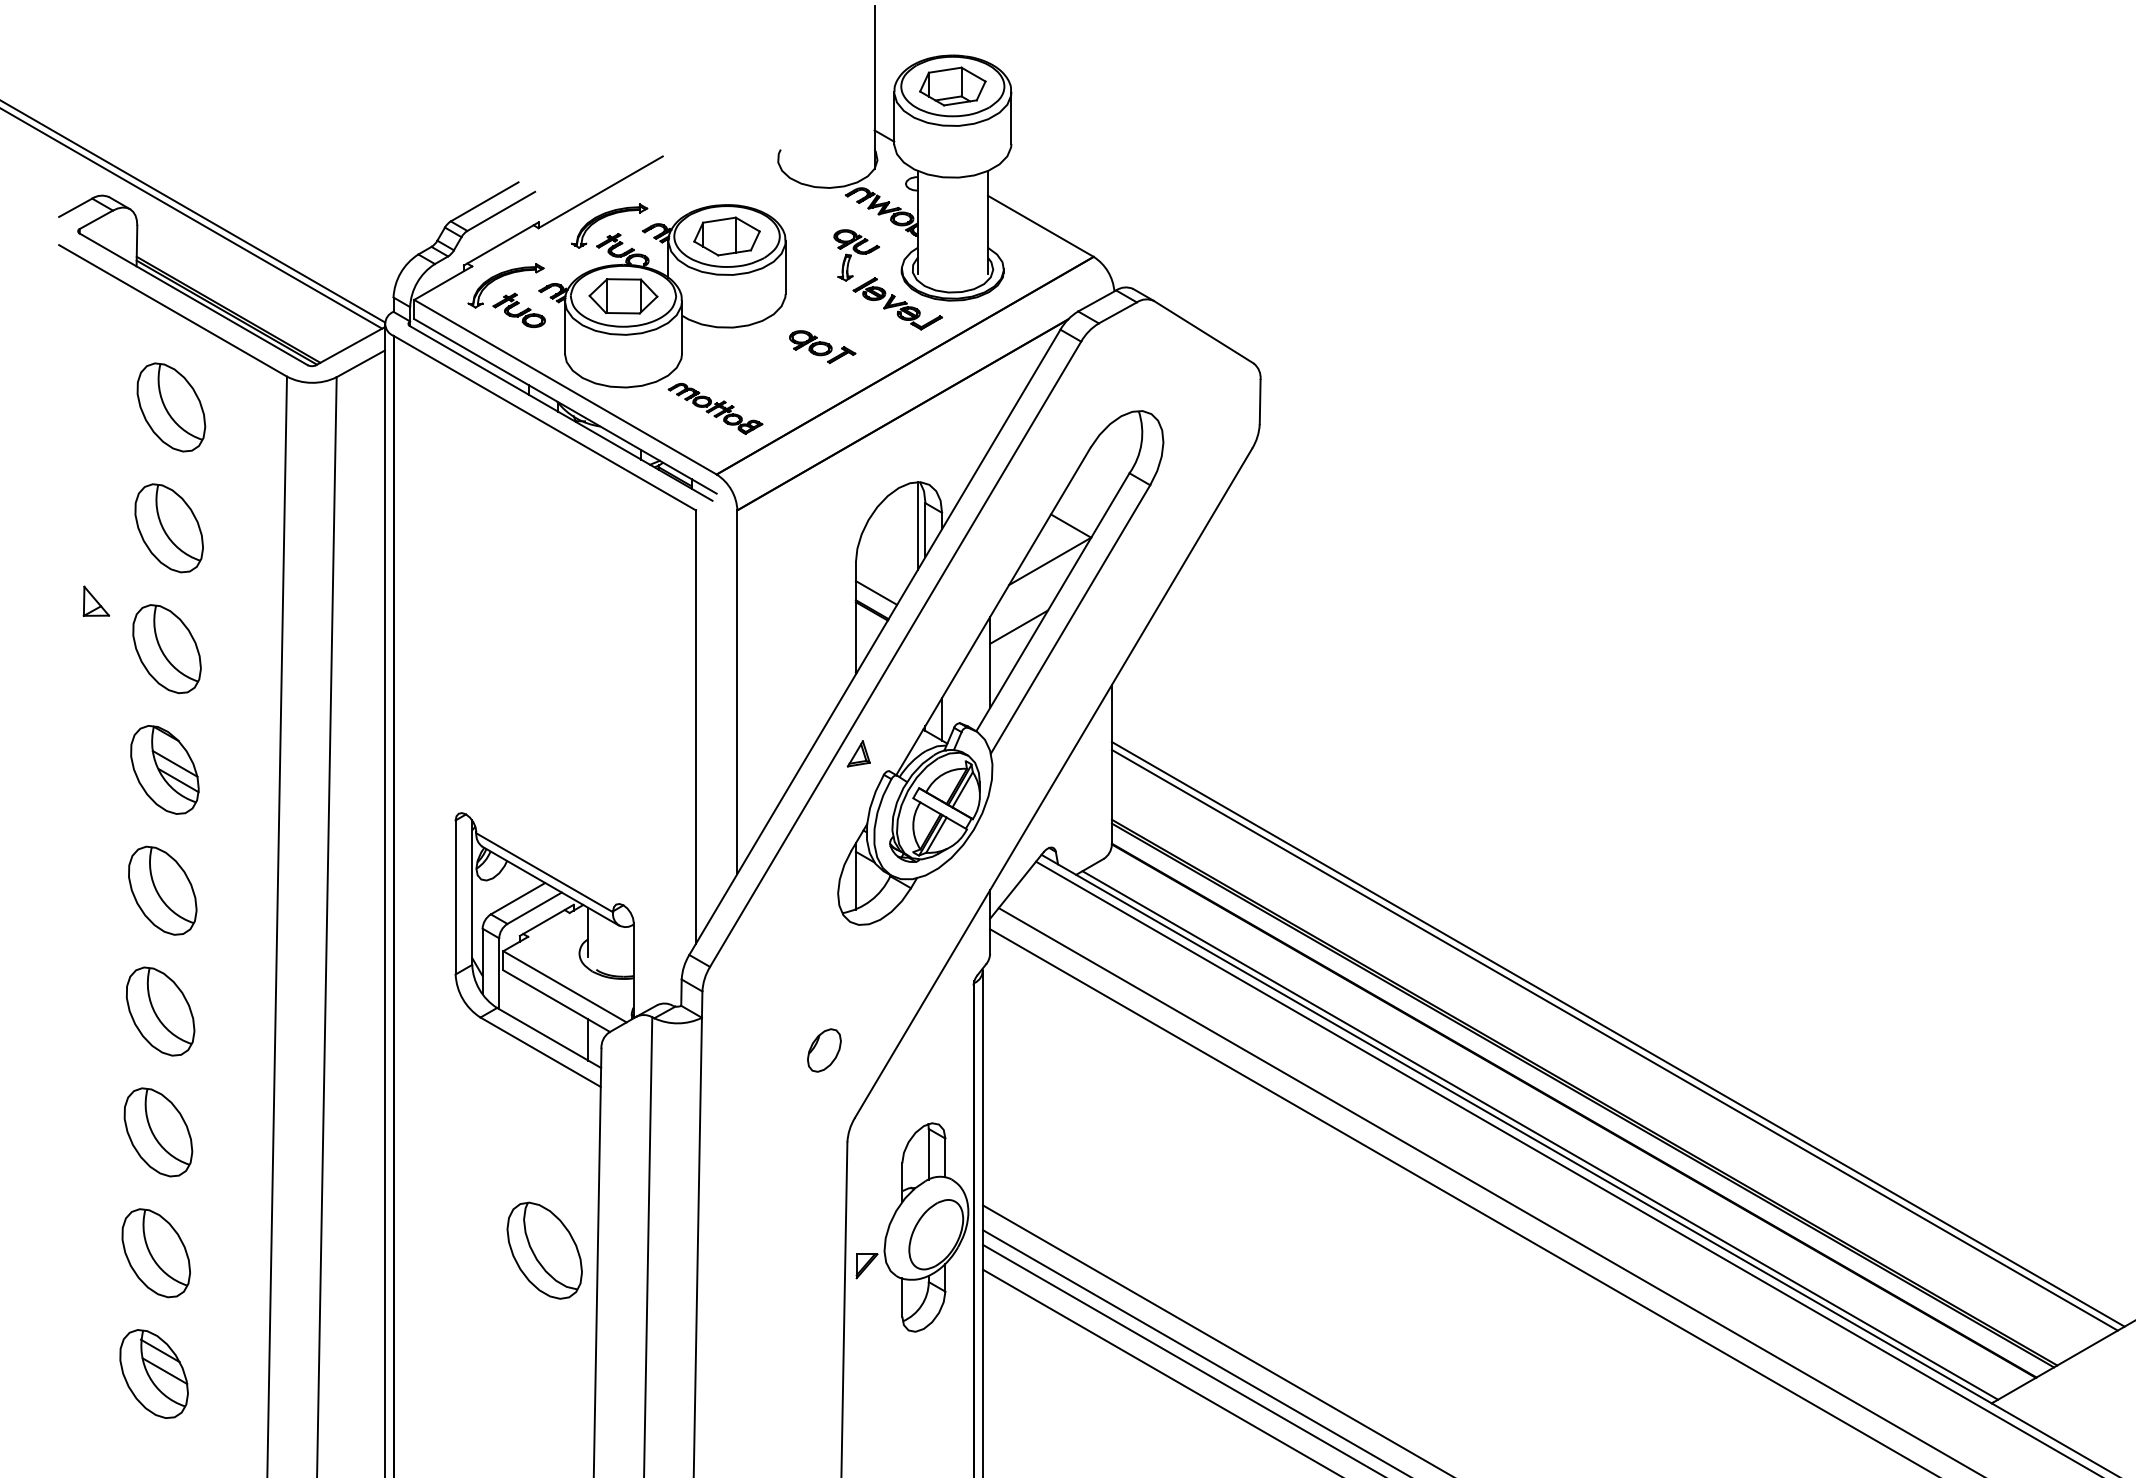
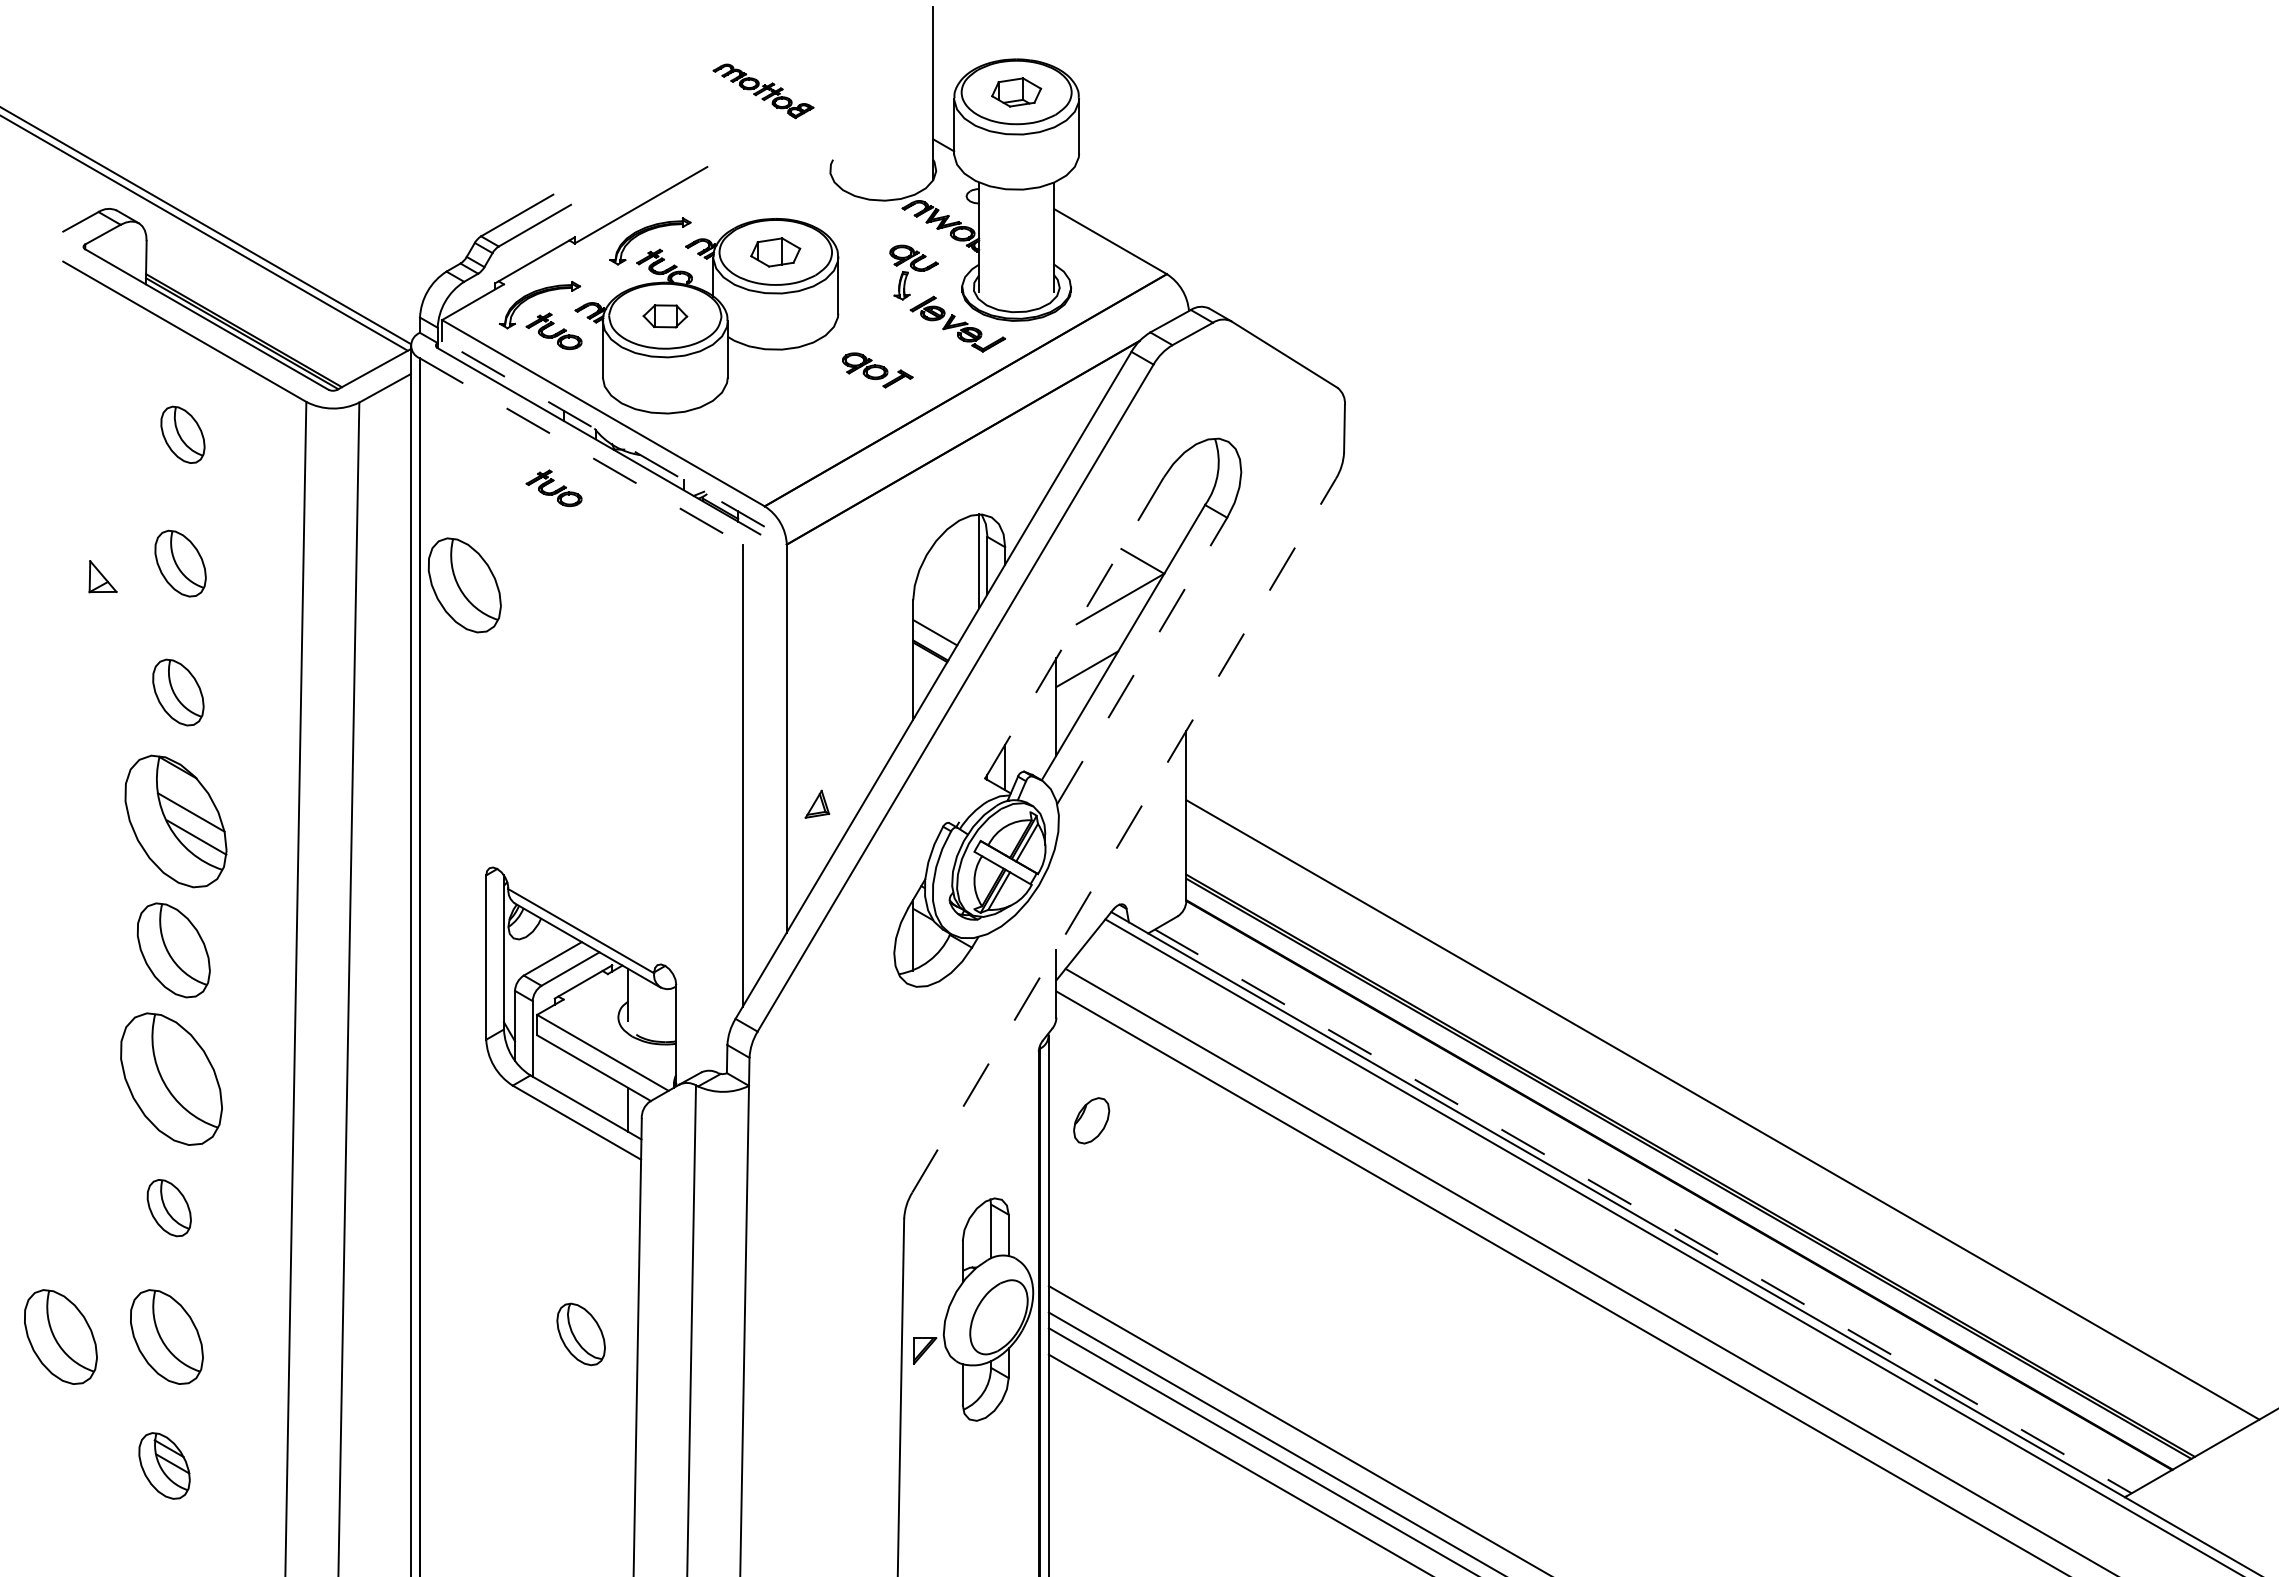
part: (952, 86) -> (1016, 92), size x0.7
part: (726, 236) -> (775, 252), size x0.7
part: (623, 296) -> (665, 316), size x0.6
line: (564, 406) -> (602, 433), solid -> dashed
part: (170, 407) -> (182, 434), size x0.6
part: (715, 409) -> (763, 91), moved
line: (544, 423) -> (581, 451), solid -> dashed
part: (518, 456) -> (553, 487), added
part: (169, 528) -> (180, 563), size x0.7
part: (435, 548) -> (464, 585), added
part: (95, 601) -> (102, 576), moved
line: (993, 611) -> (1059, 652), solid -> dashed
line: (1070, 619) -> (1142, 660), solid -> dashed
part: (167, 649) -> (178, 692), size x0.7
part: (858, 753) -> (817, 803), moved
part: (165, 769) -> (176, 821), size x1.4
line: (1053, 783) -> (1124, 835), solid -> dashed
part: (160, 1011) -> (171, 1079), size x1.4
line: (1618, 1034) -> (1726, 1103), removed
part: (824, 1050) -> (1091, 1120), moved
part: (158, 1131) -> (169, 1207), size x0.6
line: (1540, 1135) -> (1643, 1211), solid -> dashed
part: (543, 1250) -> (580, 1334), size x0.6
part: (56, 1252) -> (60, 1336), added
part: (154, 1373) -> (164, 1465), size x0.7

